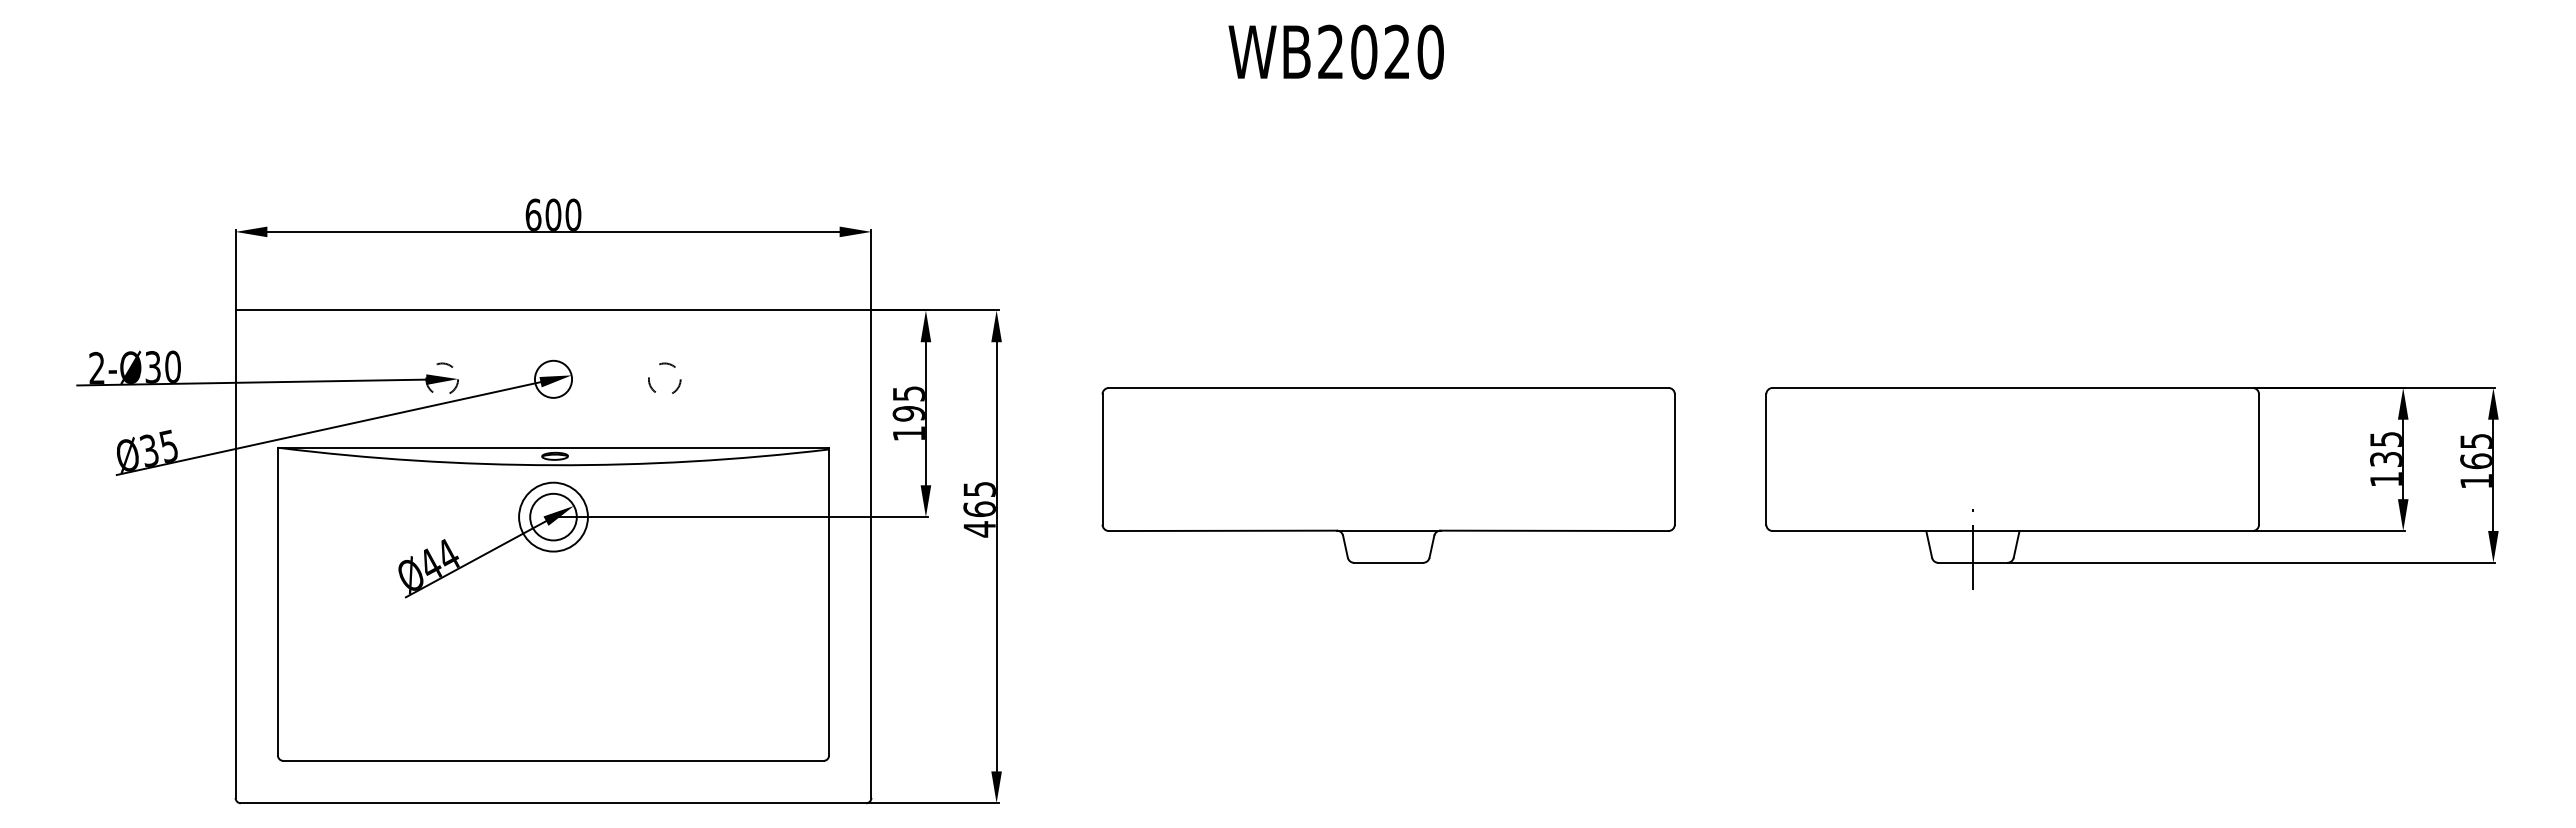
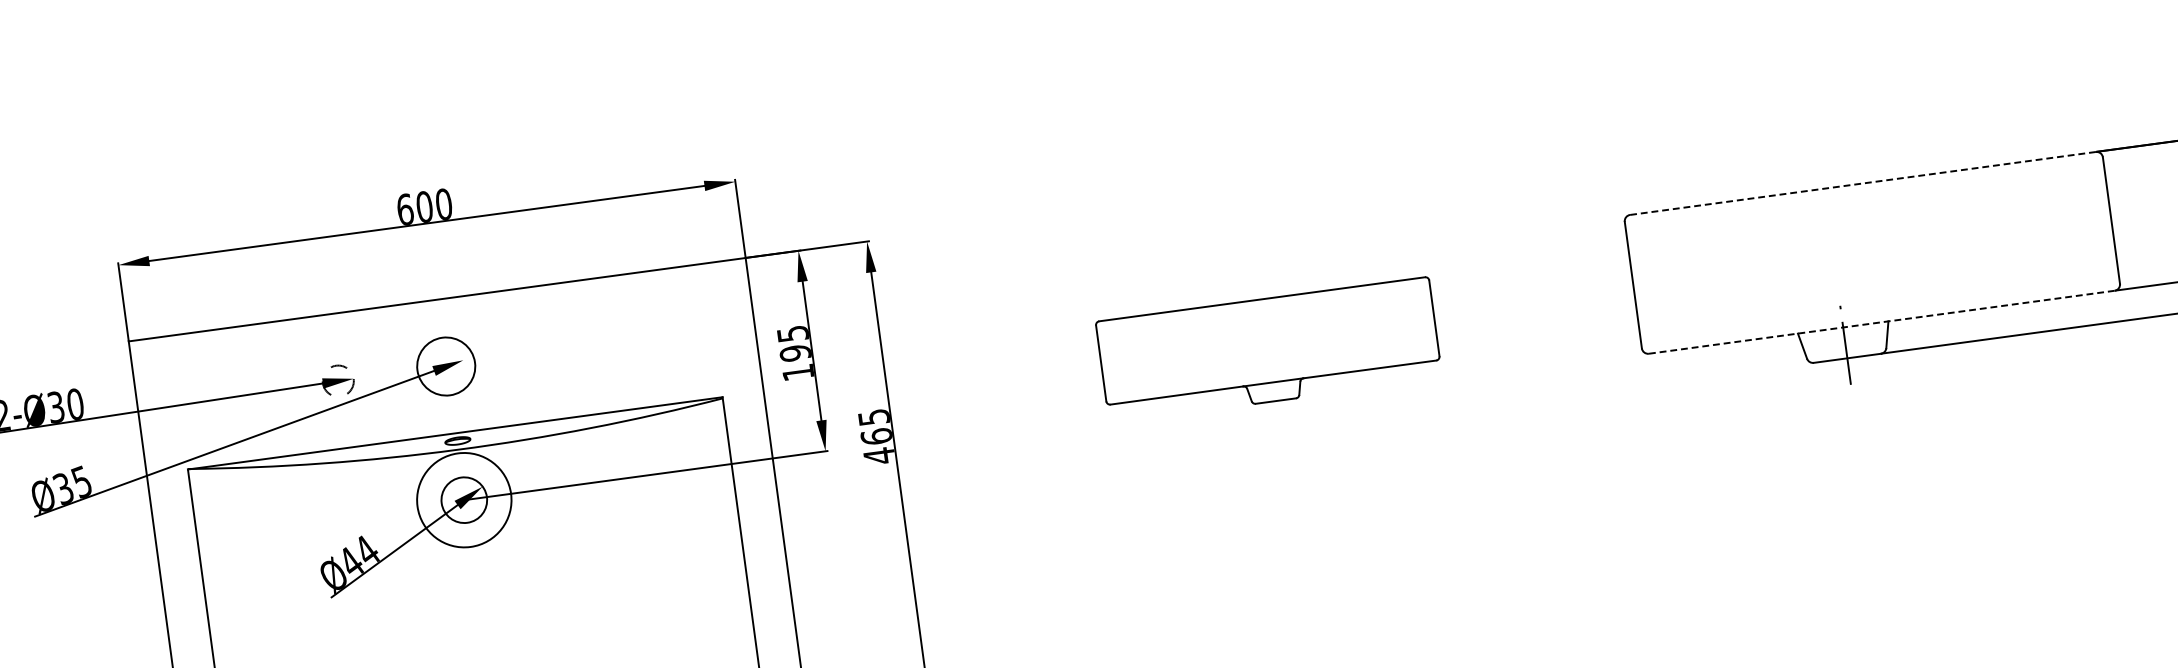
circle: (664, 377) -> (553, 350), removed
circle: (553, 378) -> (446, 365), size x1.6
line: (2013, 387) -> (1863, 182), solid -> dashed
part: (1388, 475) -> (1268, 350), size x0.6
circle: (553, 516) -> (464, 499), size x1.4
line: (2012, 531) -> (1881, 322), solid -> dashed

